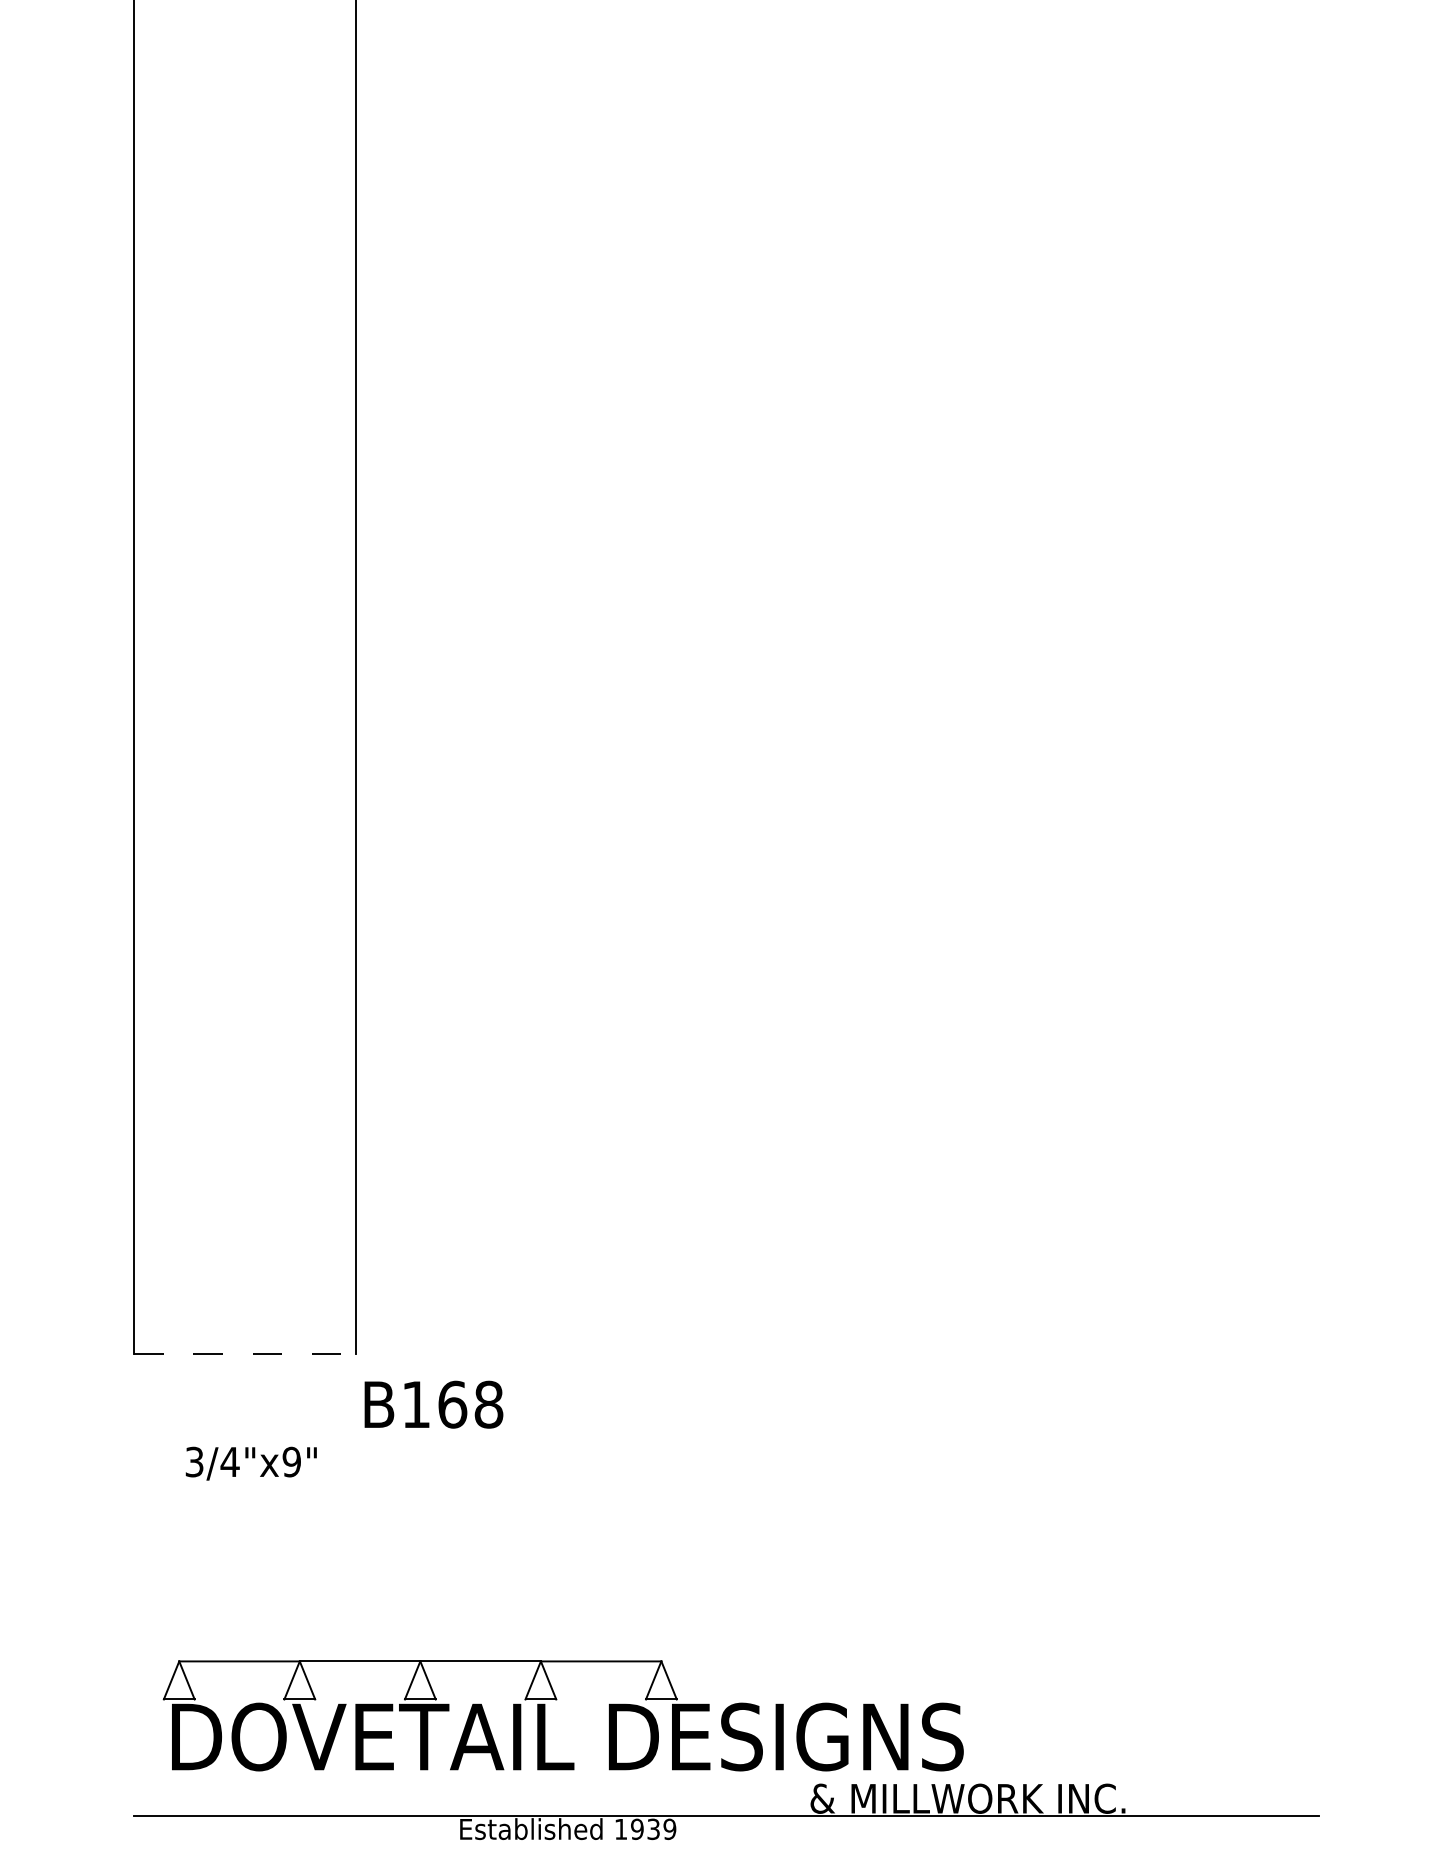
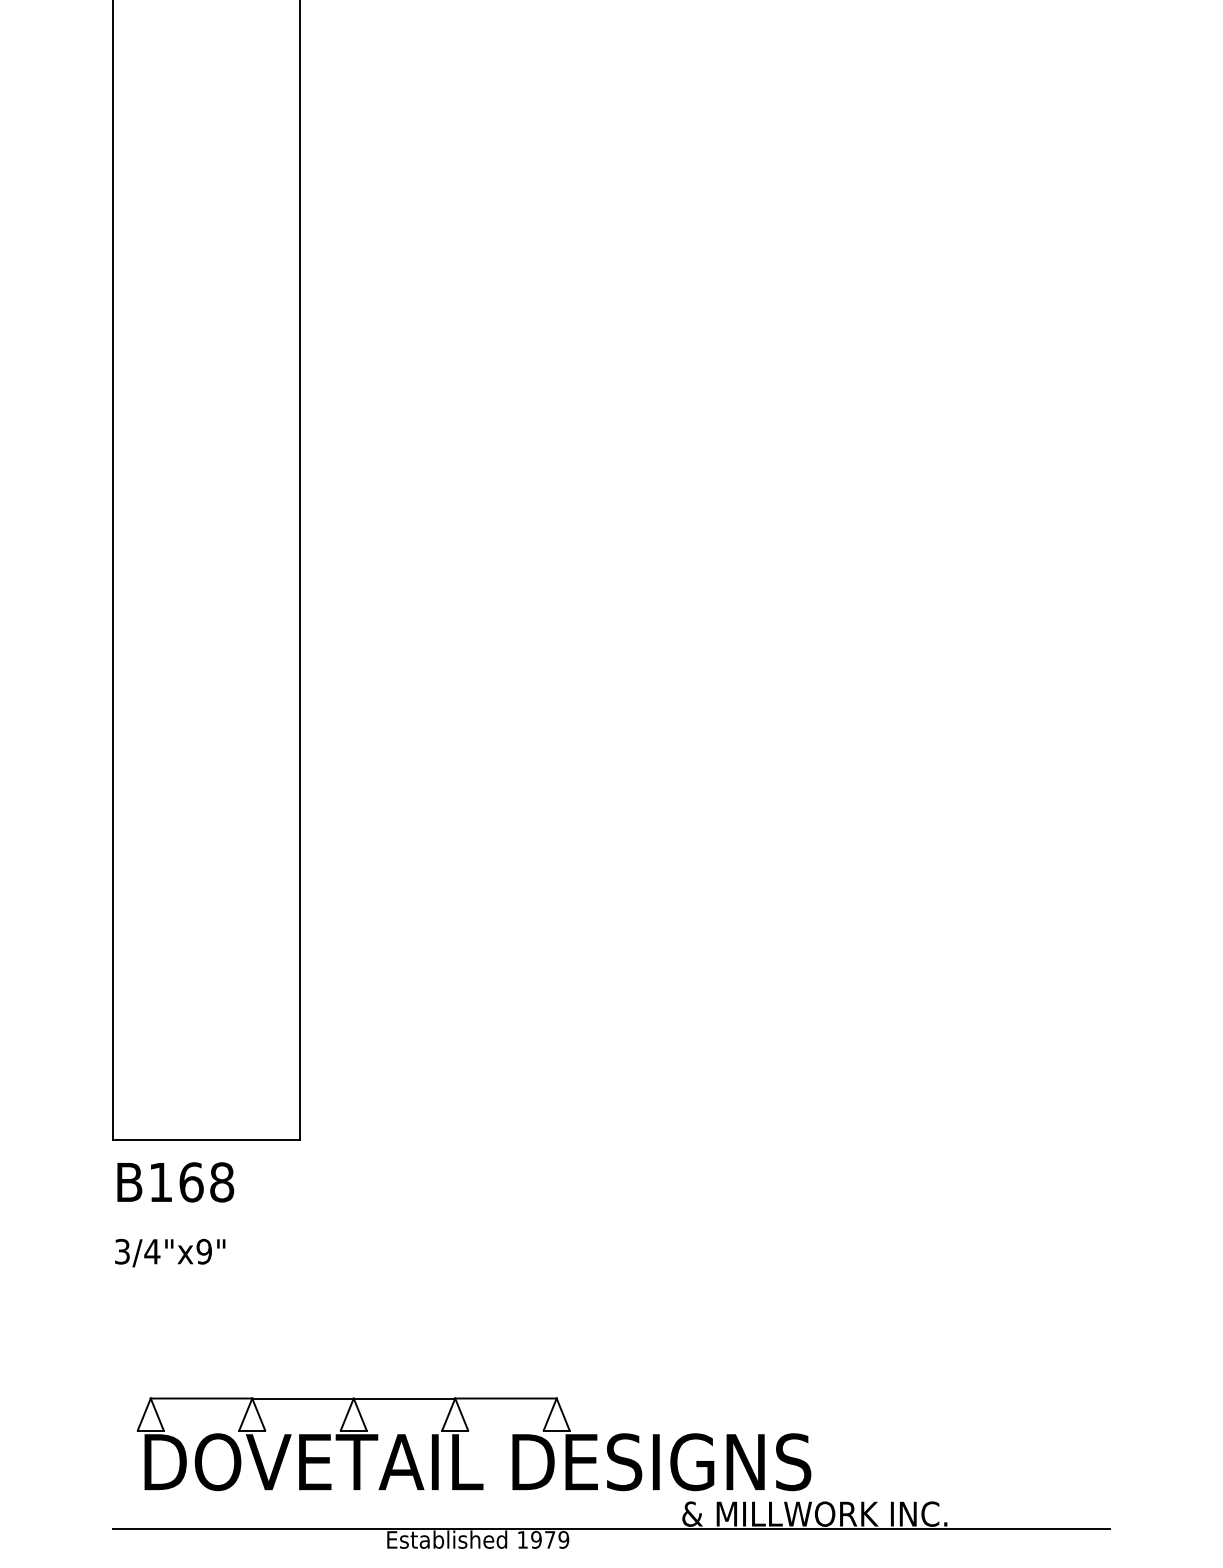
line: (245, 1353) -> (206, 1139), dashed -> solid
text: (433, 1404) -> (175, 1182), moved
text: (250, 1463) -> (169, 1252), moved
text: (653, 1829) -> (550, 1540), 1939 -> 1979

